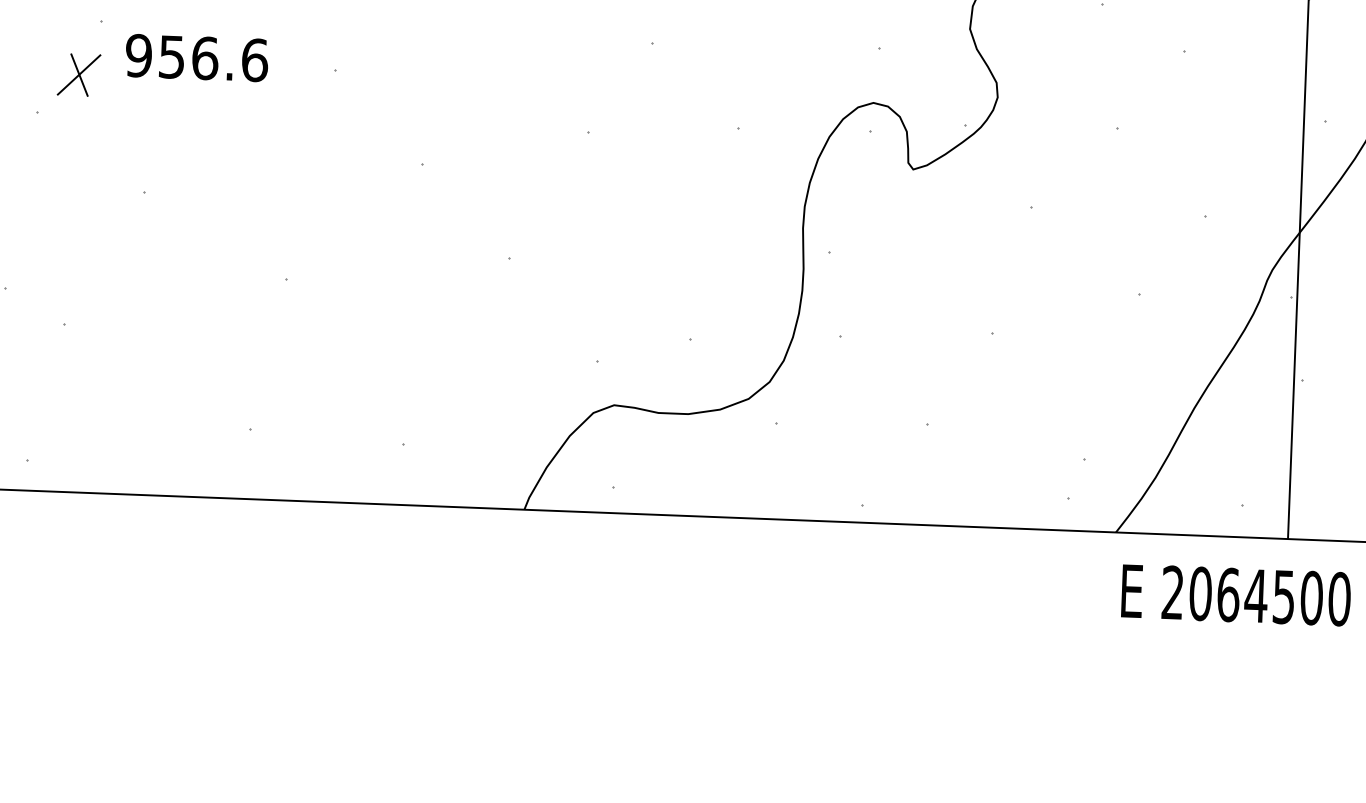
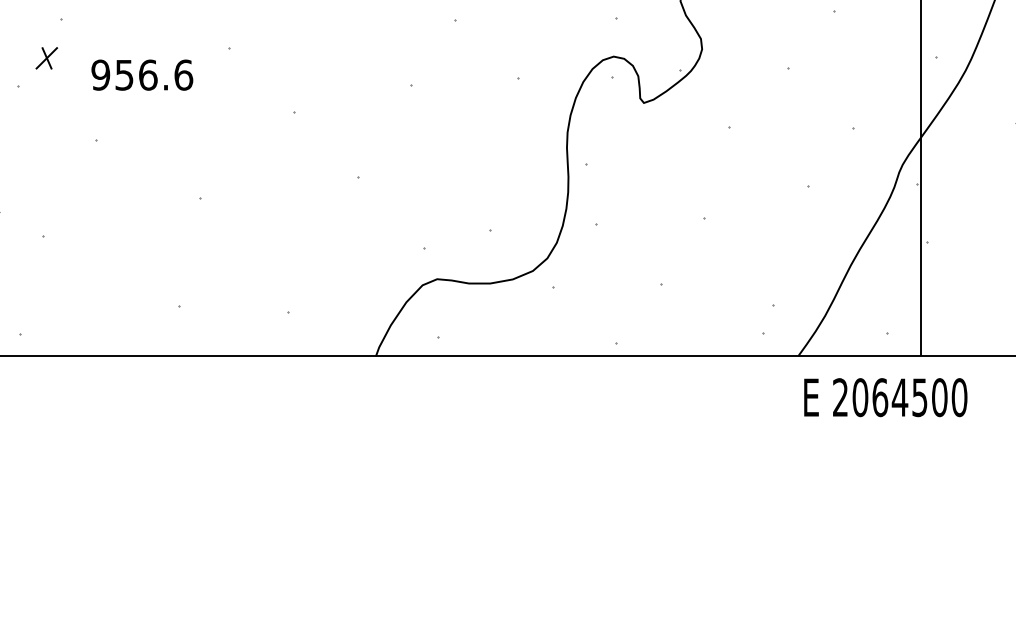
text: (197, 57) -> (142, 74), moved
part: (78, 73) -> (46, 57), size x0.7

